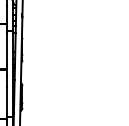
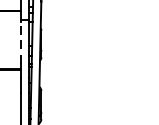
line: (6, 48) -> (20, 42), solid -> dashed

